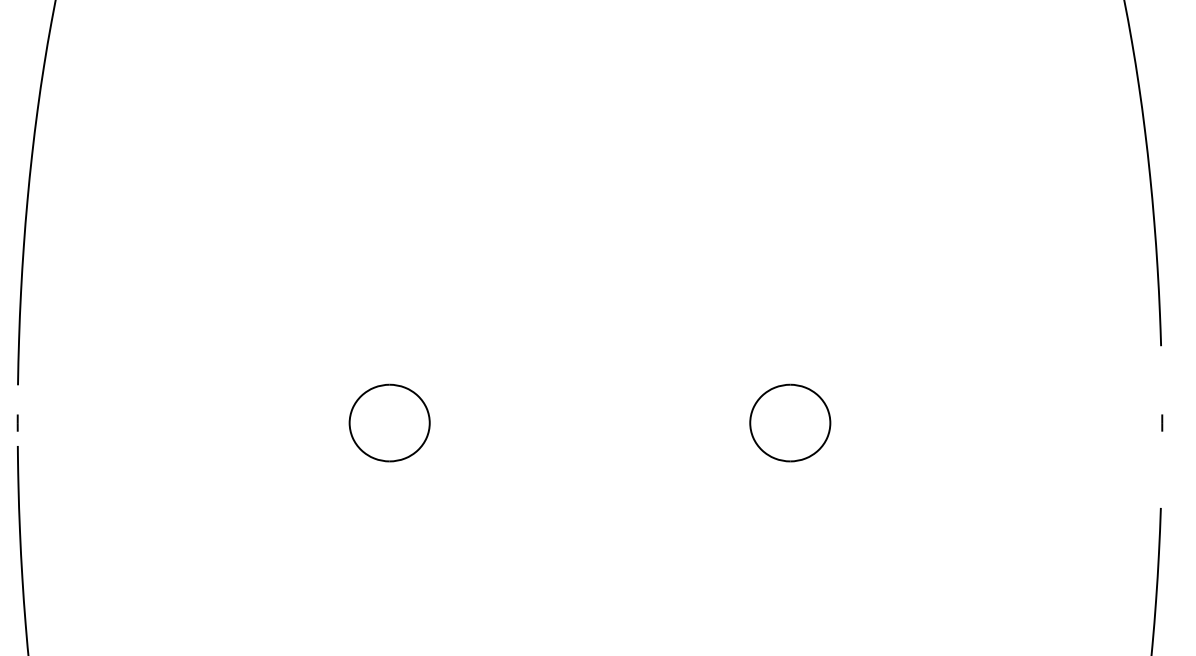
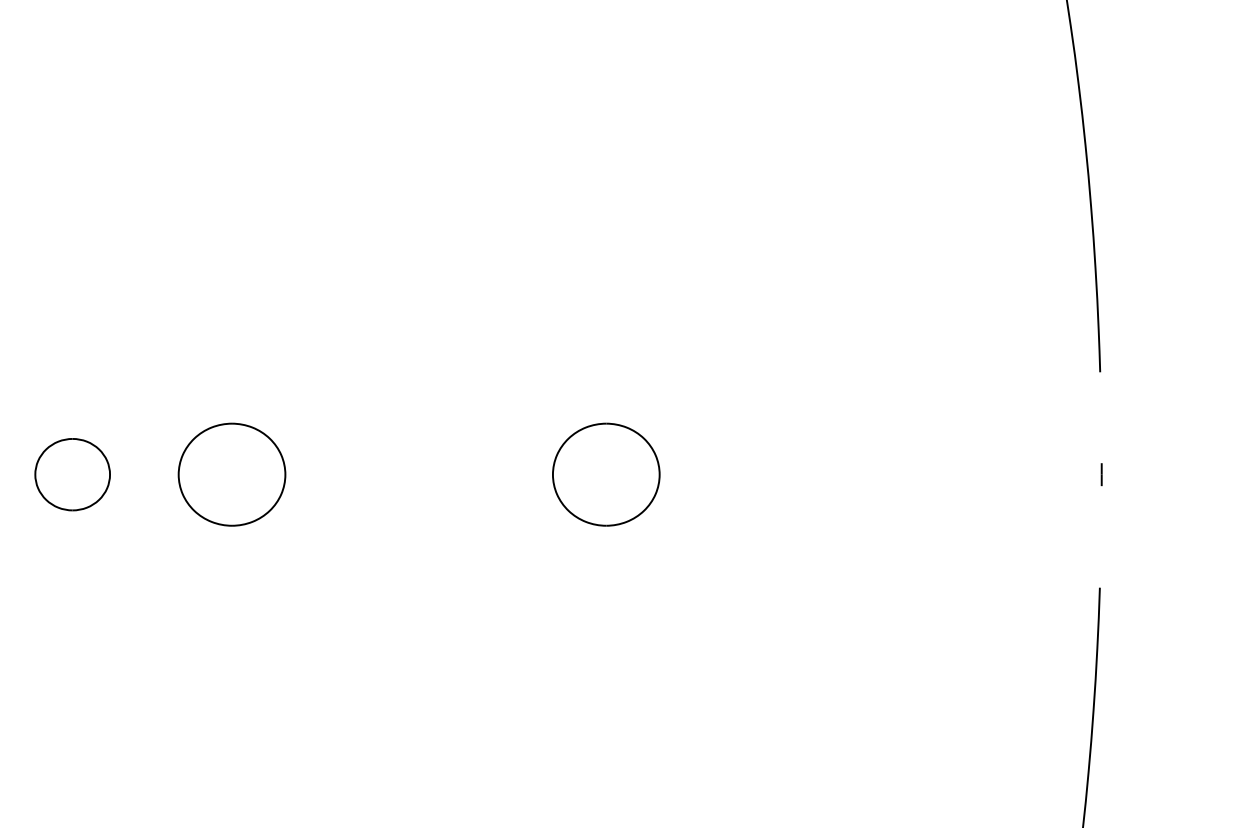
part: (389, 422) -> (72, 473), size x0.7
part: (509, 422) -> (232, 473), added

